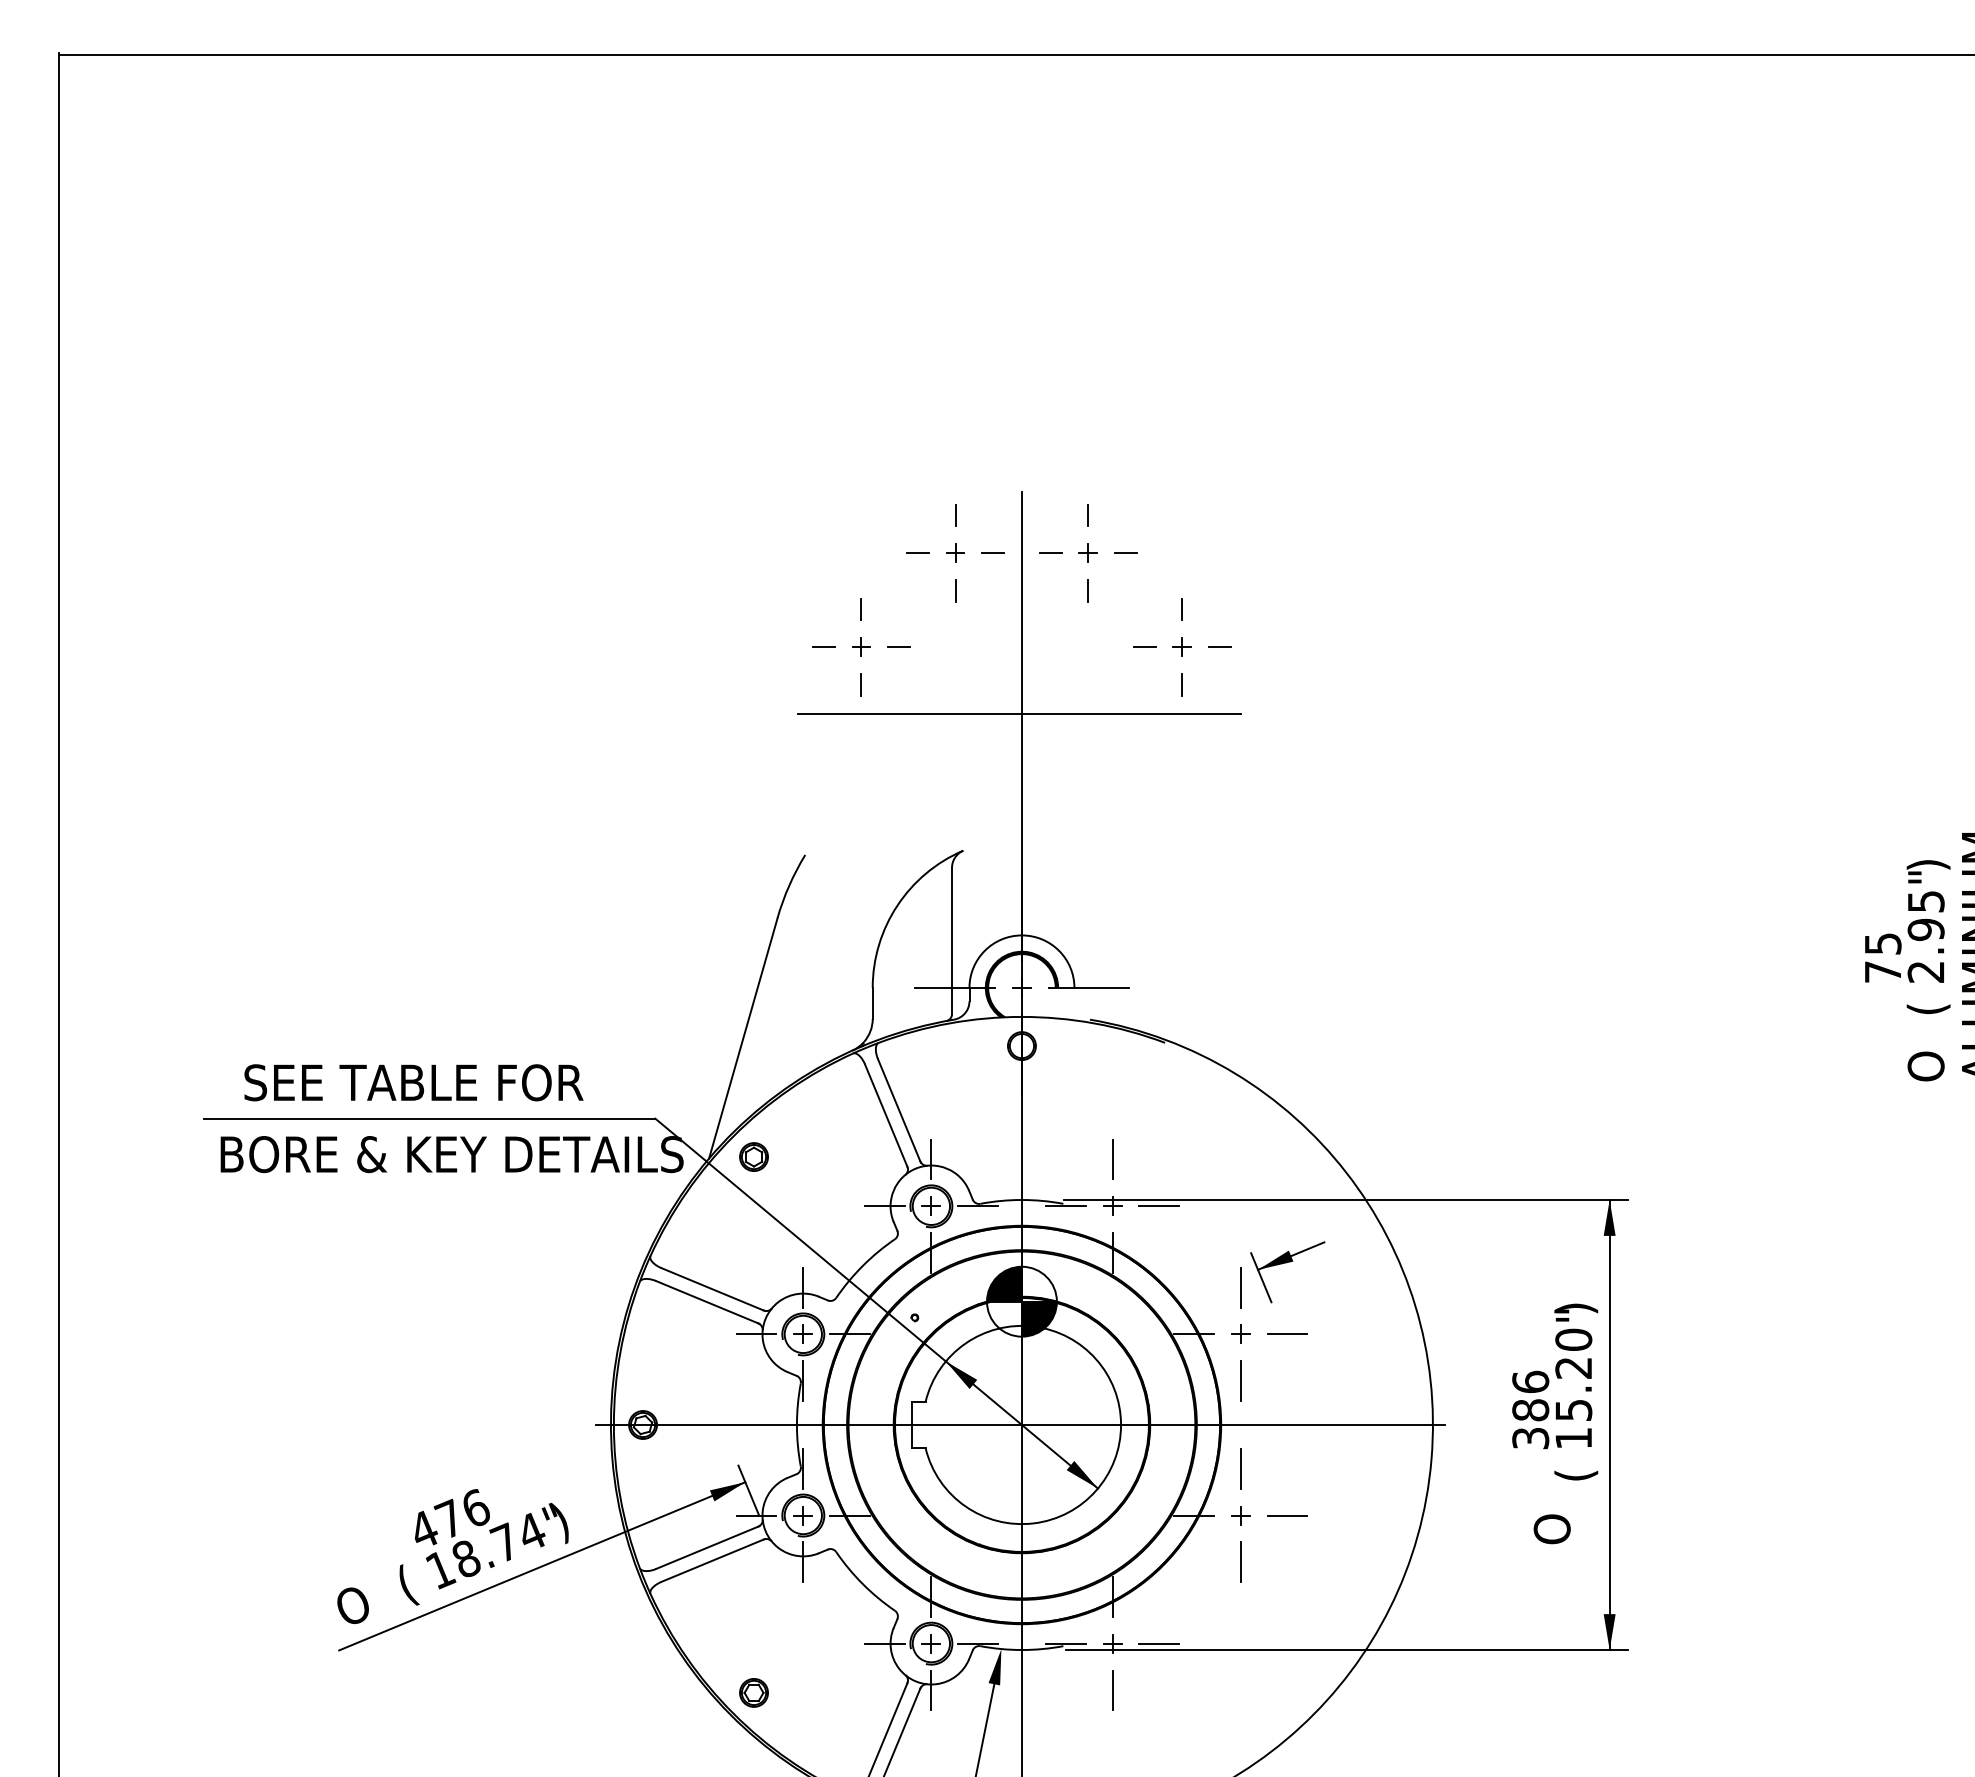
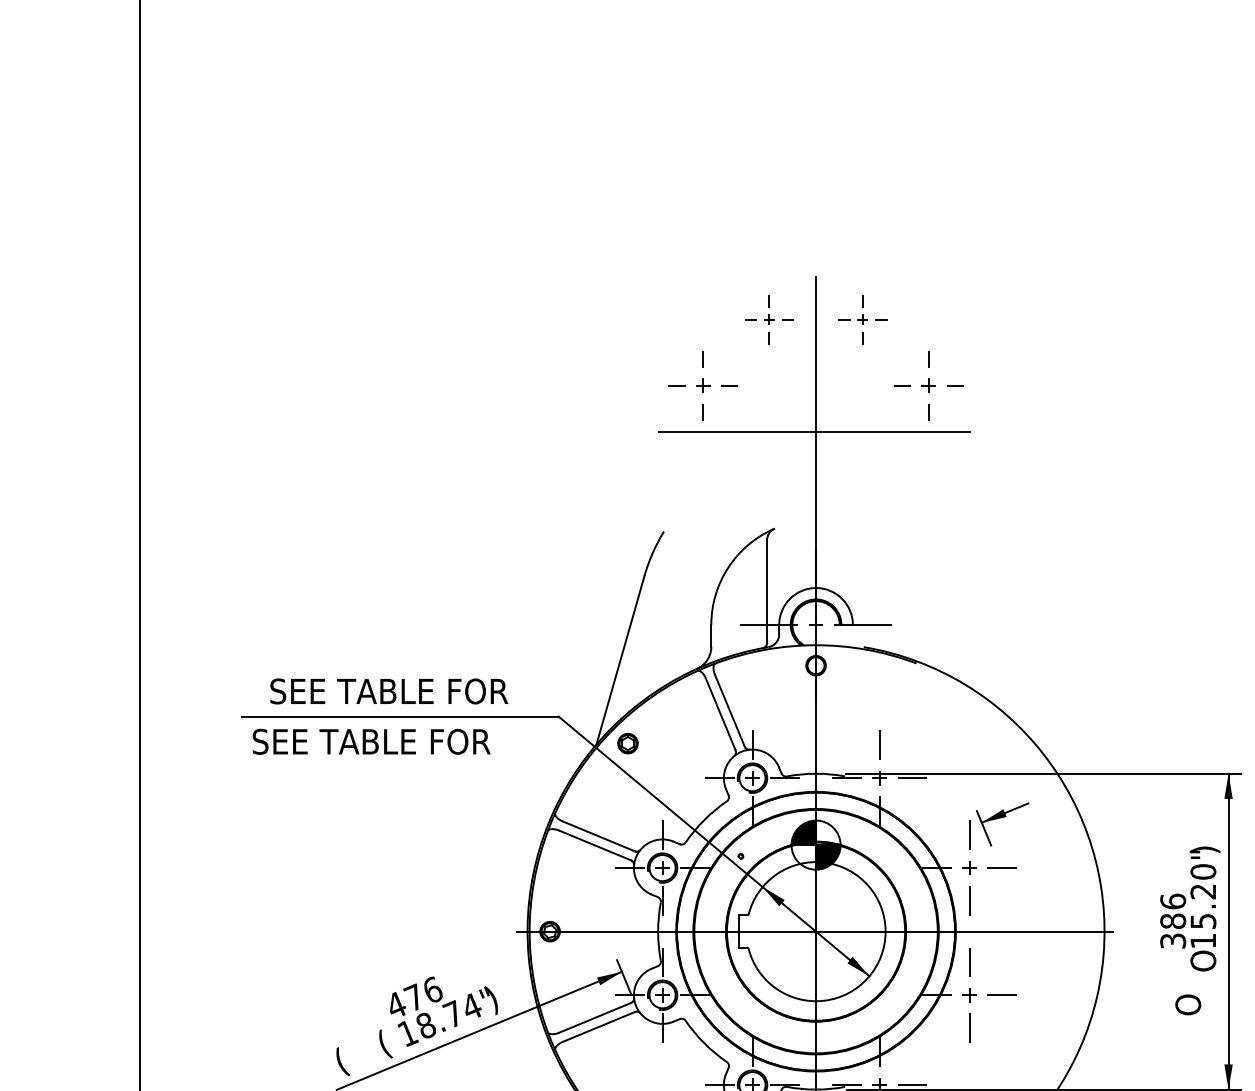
part: (955, 553) -> (769, 319), size x0.7
part: (1088, 553) -> (862, 319), size x0.7
text: (451, 1154) -> (415, 741), BORE & KEY DETAILS -> SEE TABLE FOR
text: (1576, 1466) -> (1205, 960), ( -> O
text: (352, 1608) -> (346, 1060), O -> (

